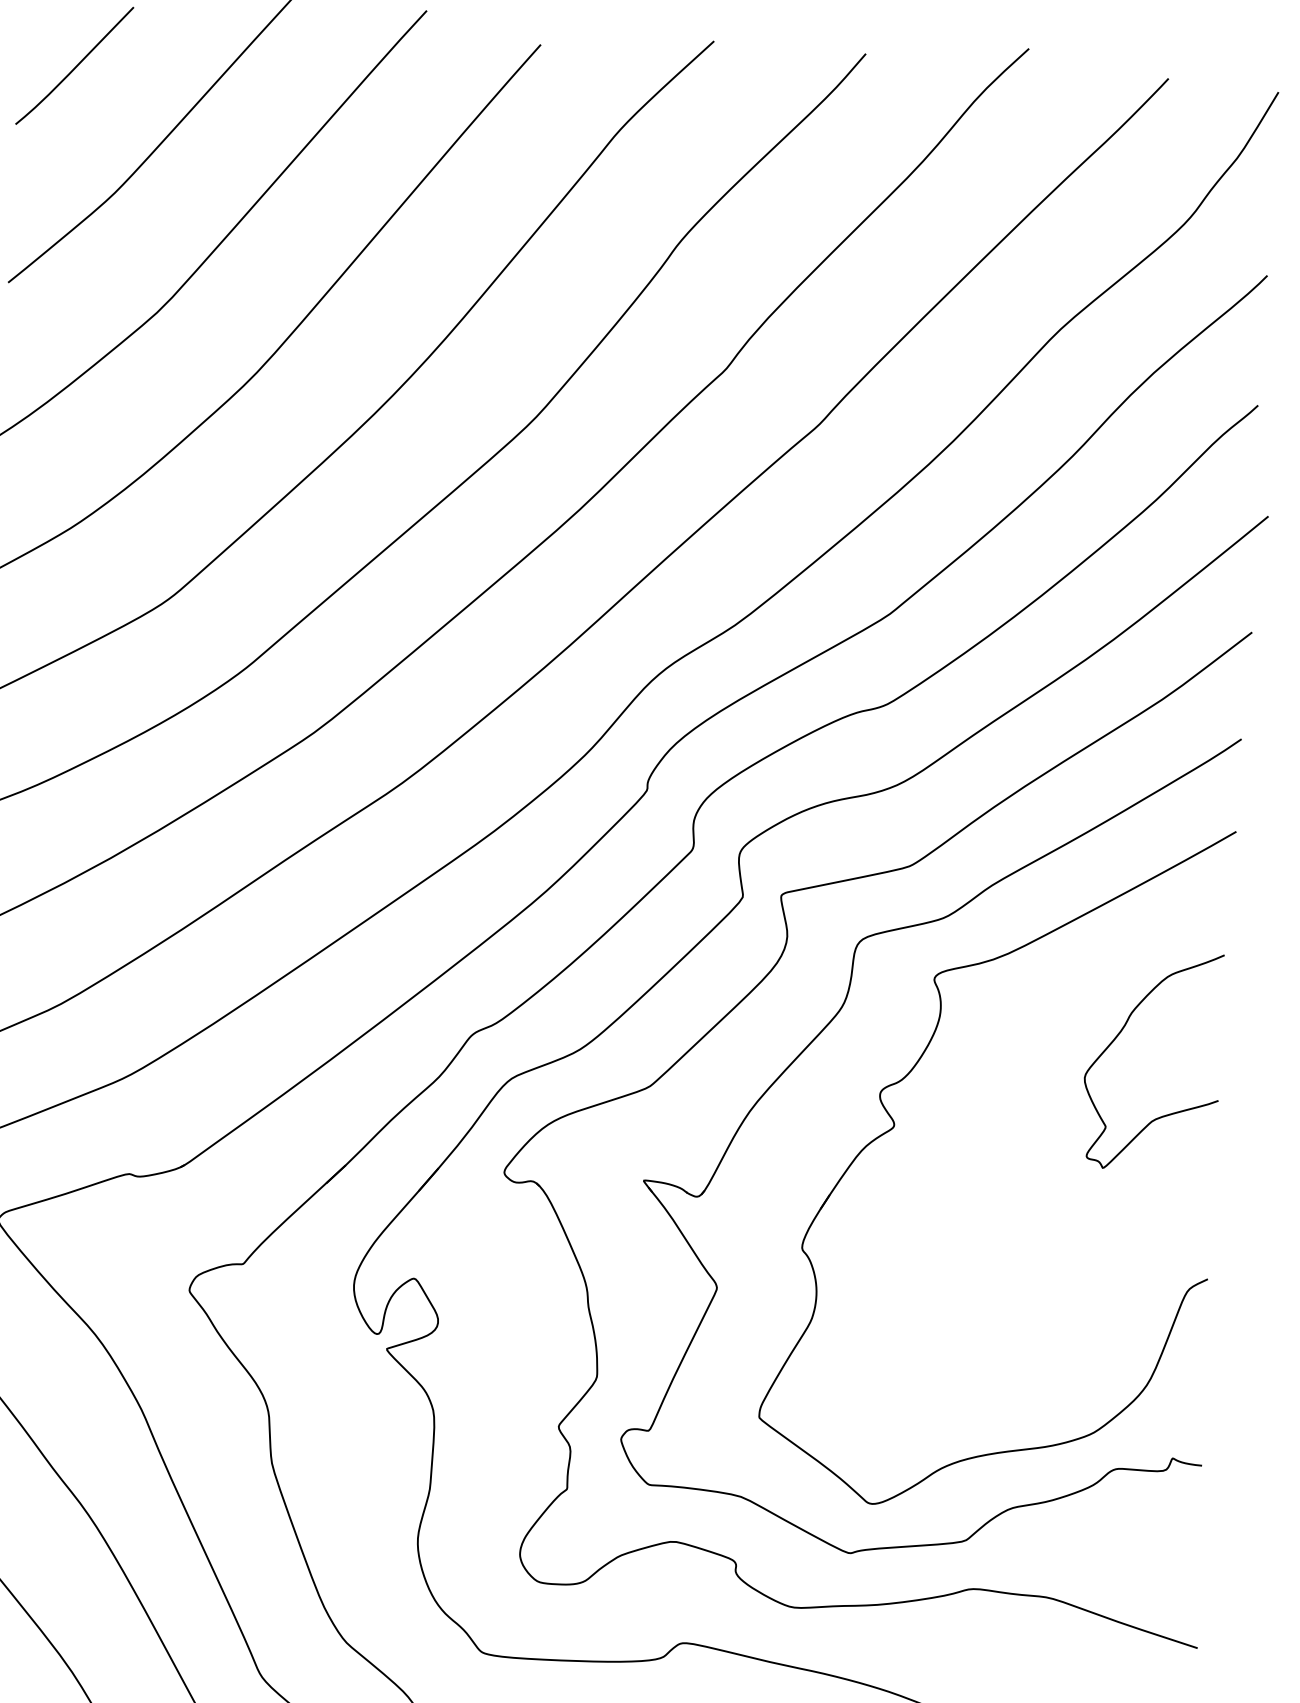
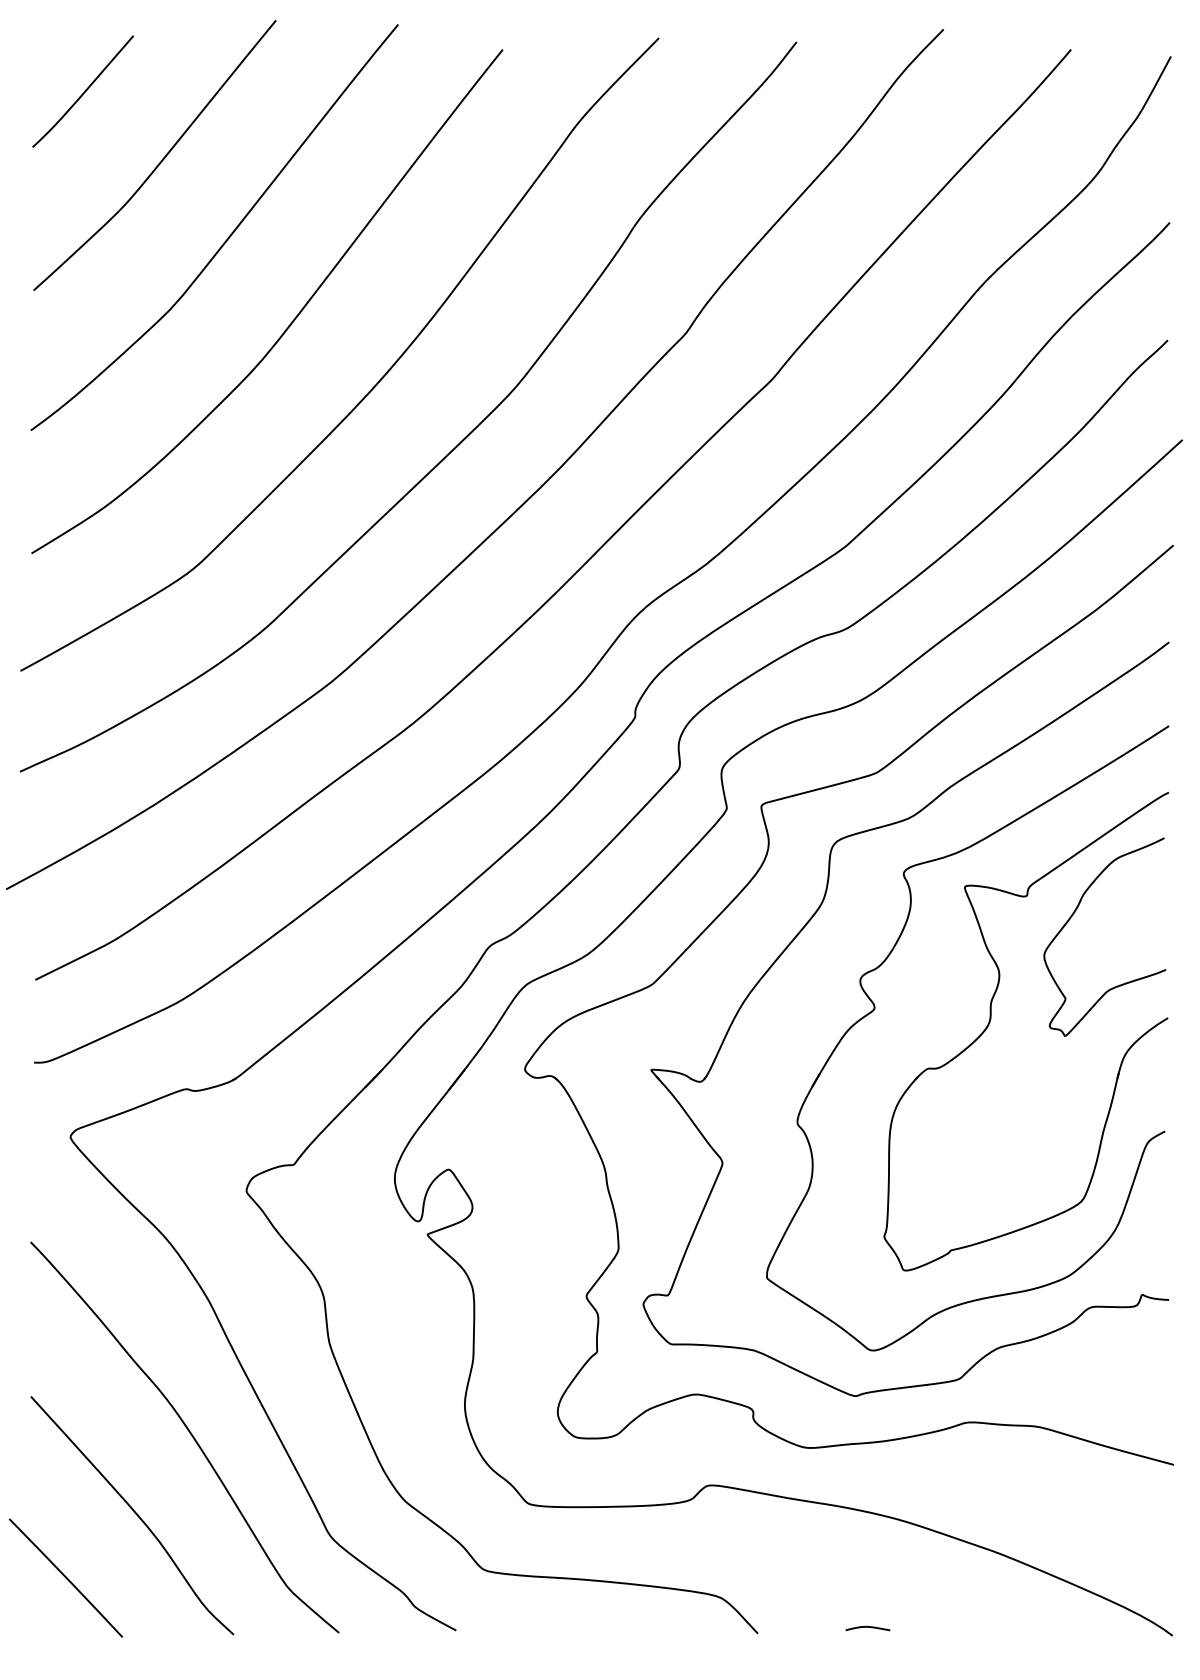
part: (1022, 1145) -> (991, 1019), added

